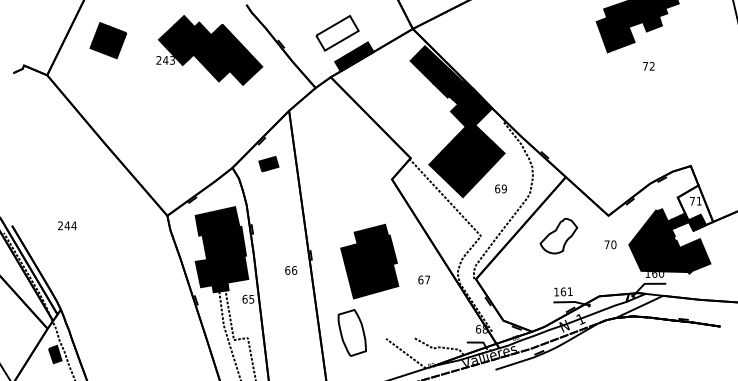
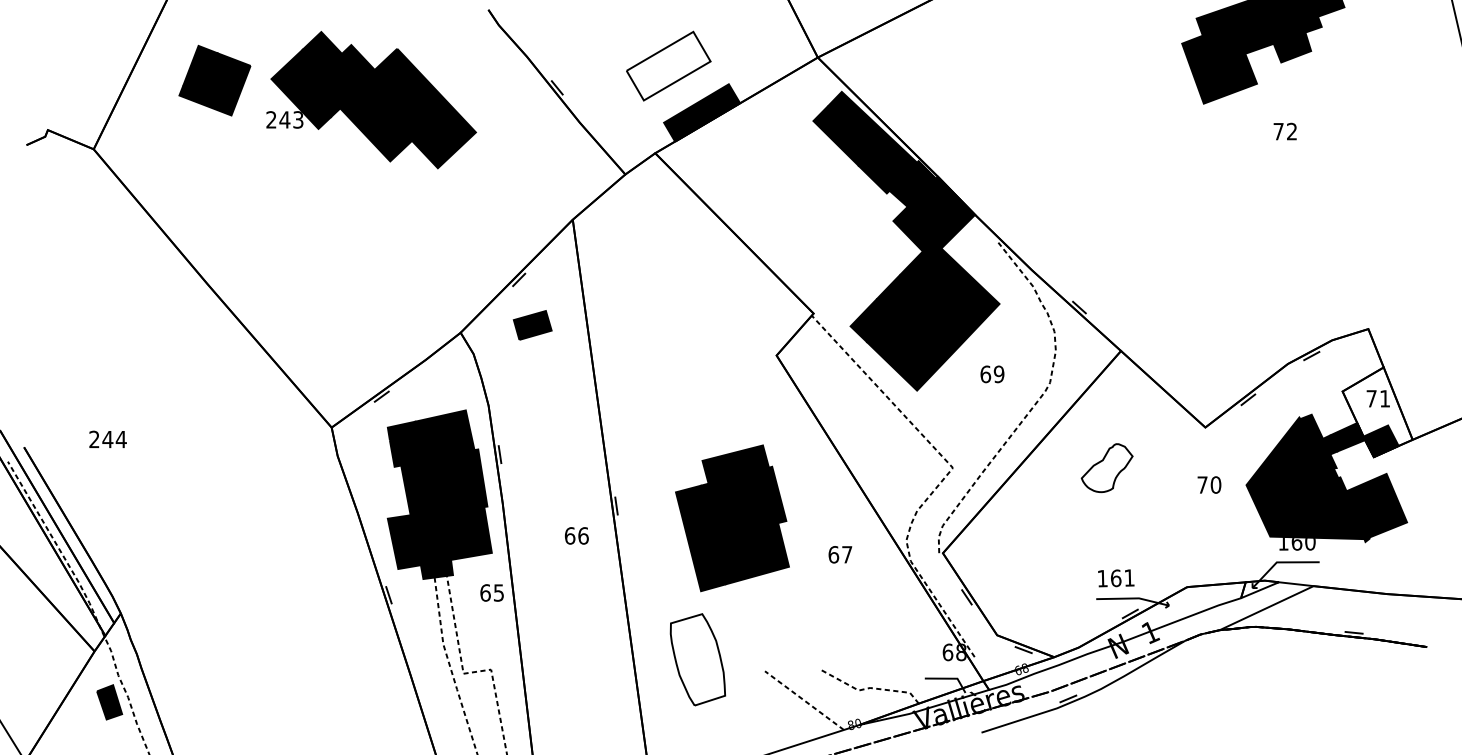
part: (209, 50) -> (371, 100), moved
text: (67, 225) -> (108, 438), moved
part: (558, 236) -> (1106, 468), size x0.7

